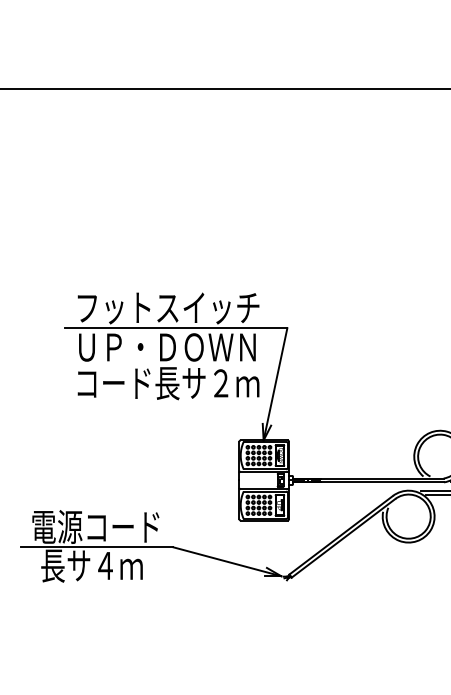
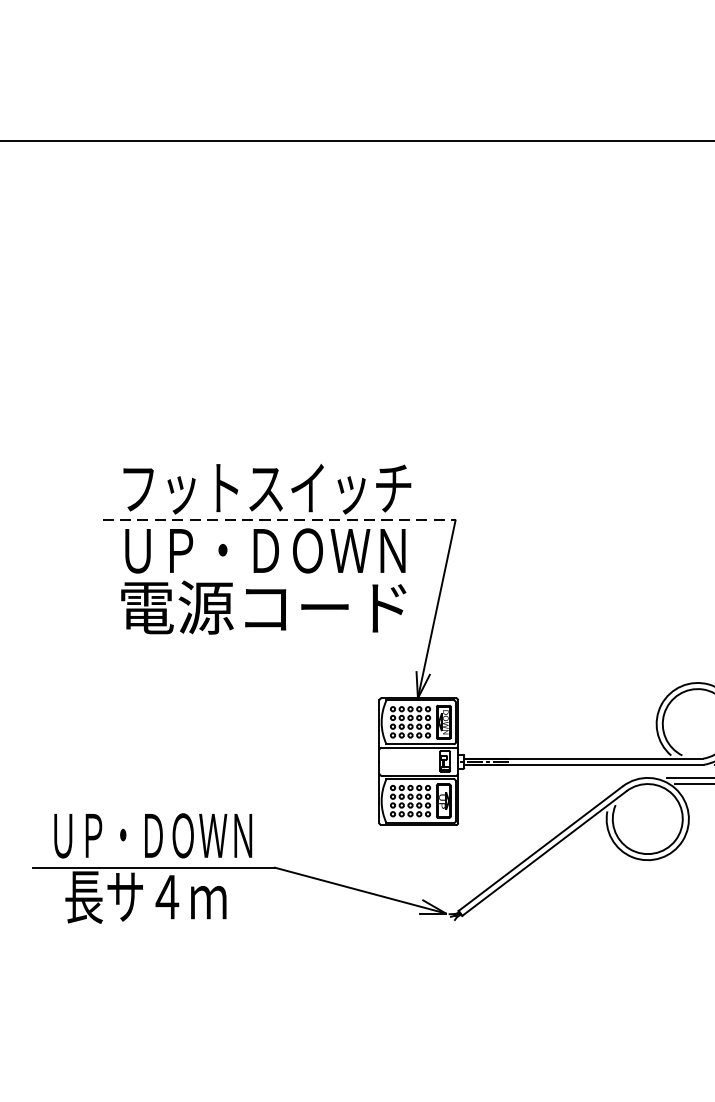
line: (176, 327) -> (279, 519), solid -> dashed
text: (167, 383) -> (265, 608), コード長サ２ｍ -> 電源コード
text: (95, 526) -> (151, 834), 電源コード -> ＵＰ・ＤＯＷＮ

